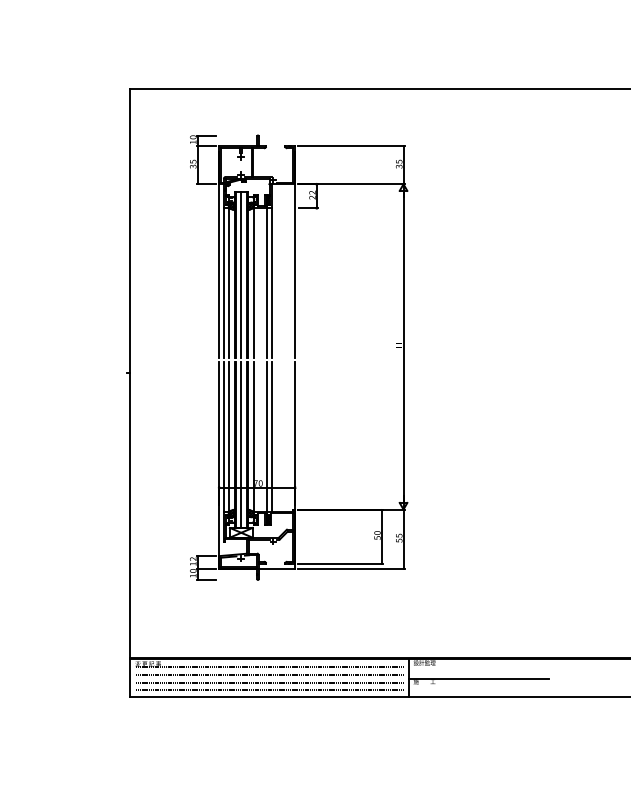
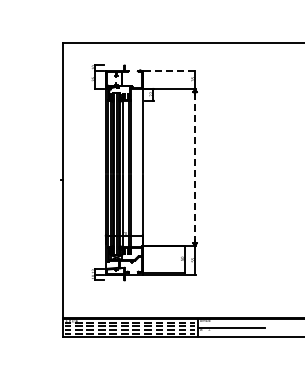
line: (350, 145) -> (169, 70), solid -> dashed
line: (404, 346) -> (195, 167), solid -> dashed

